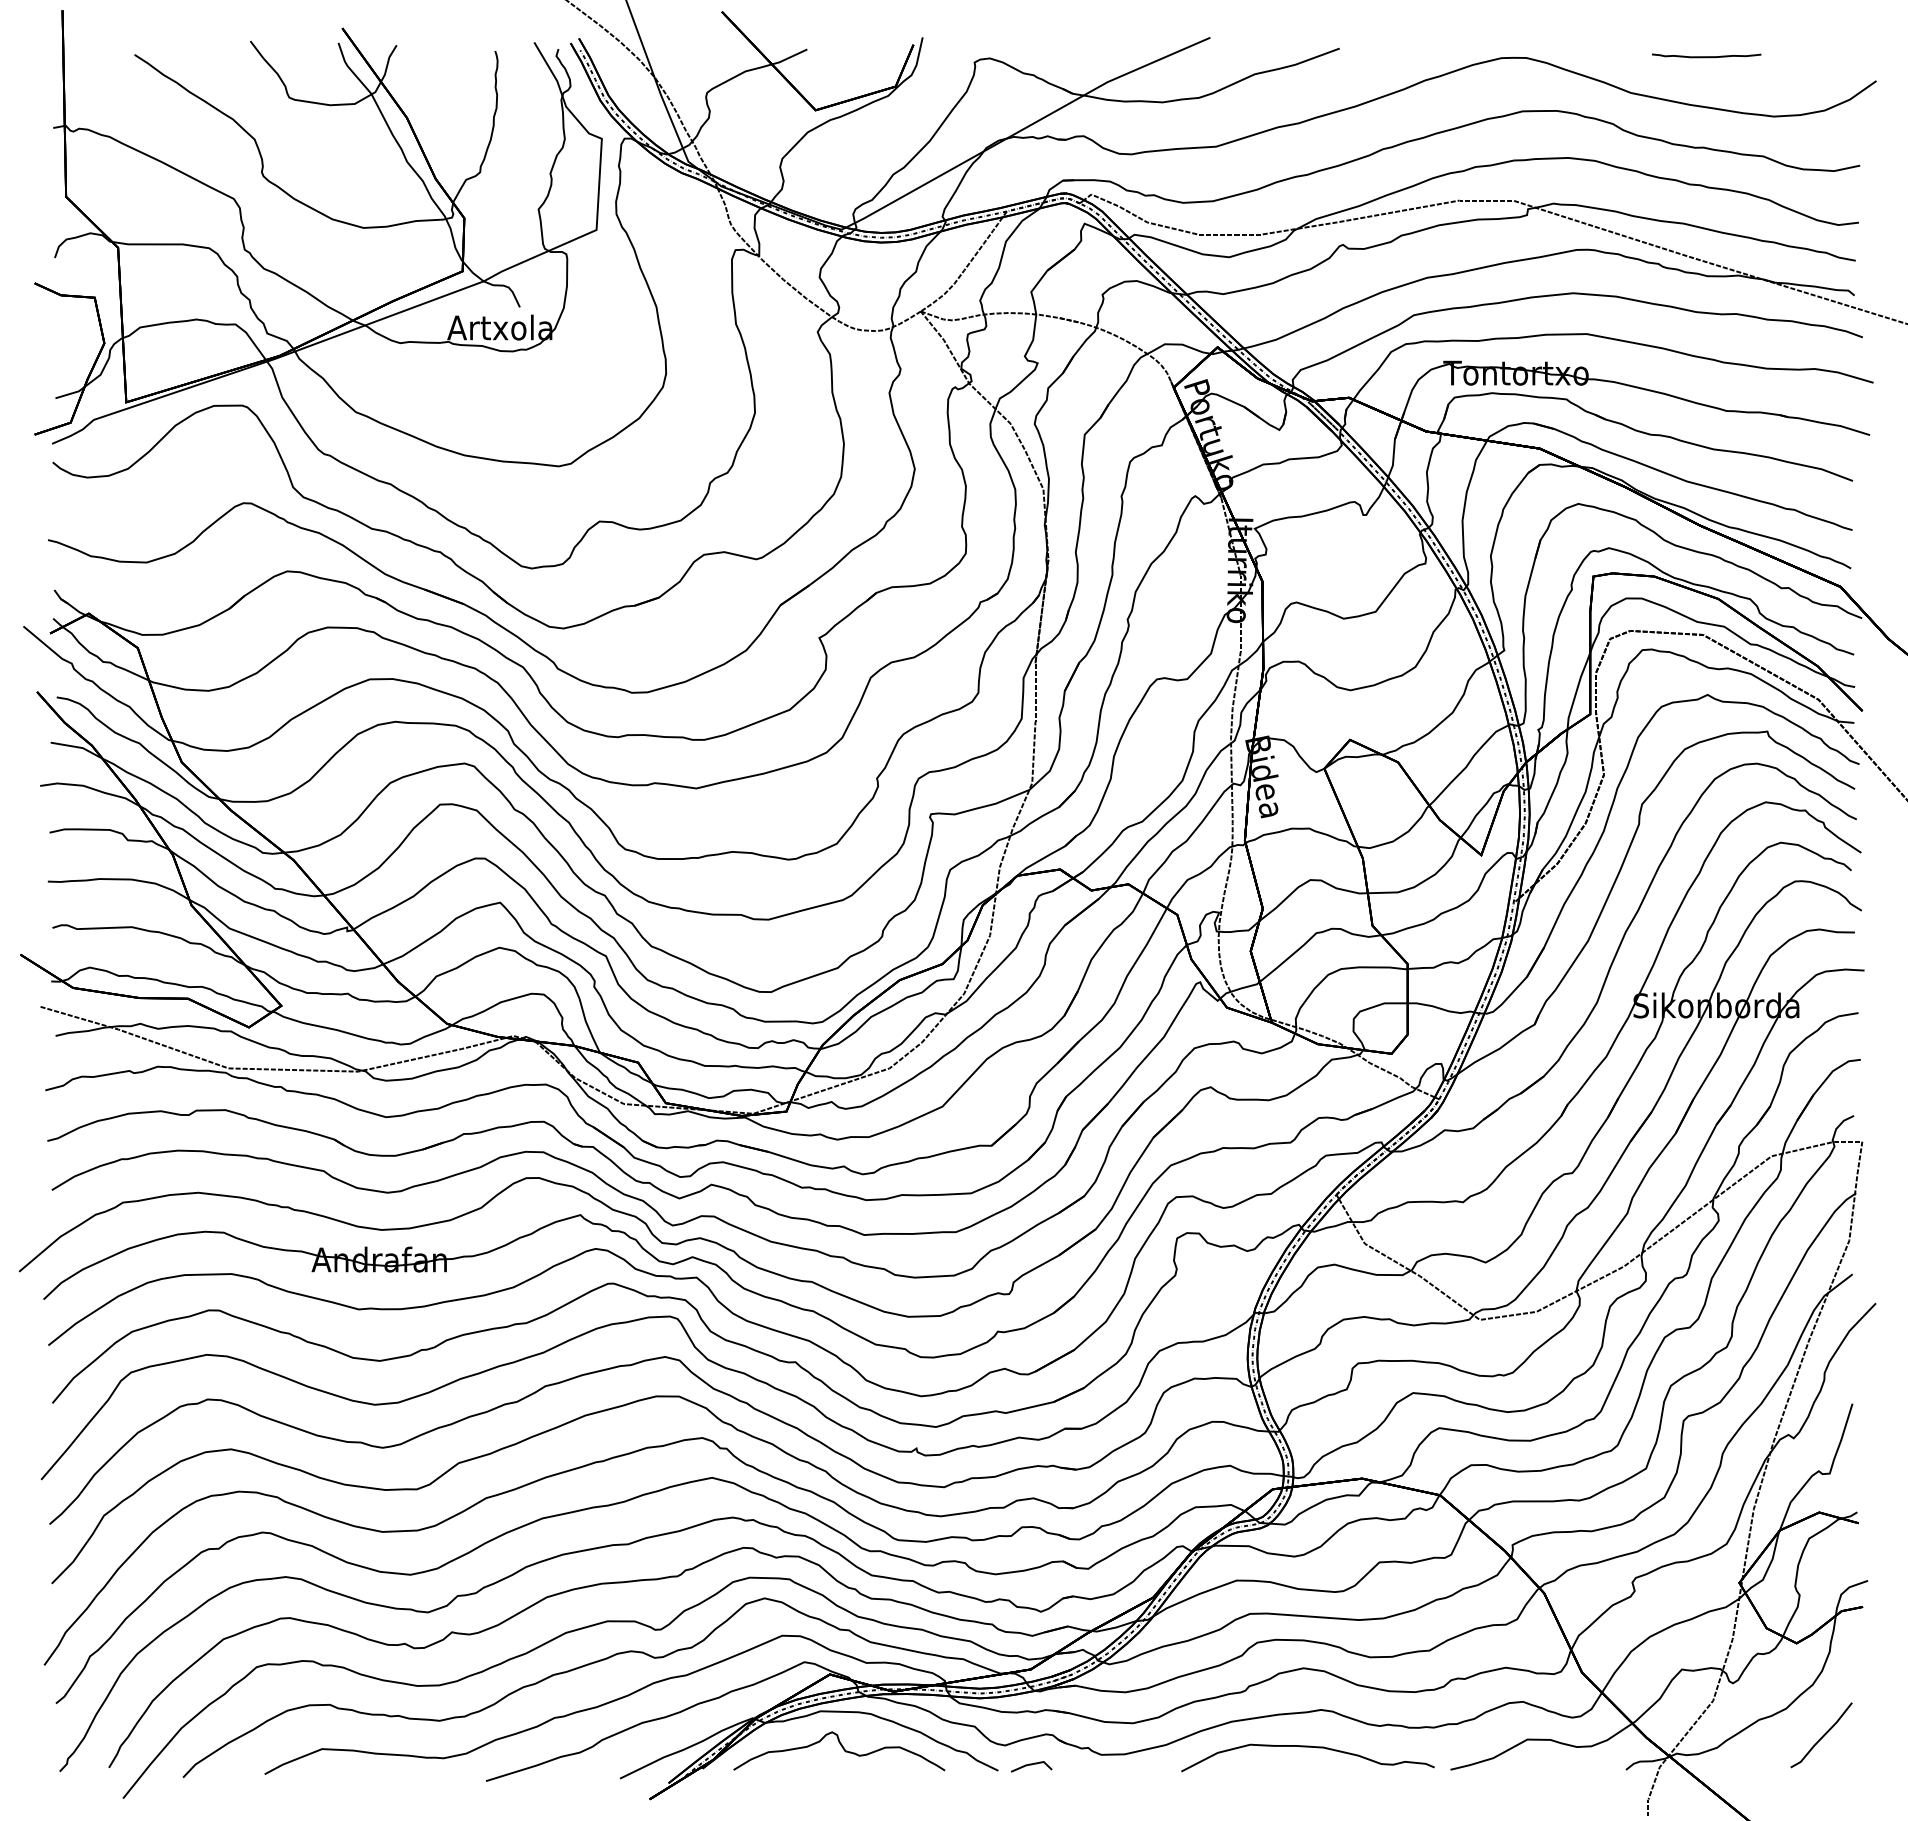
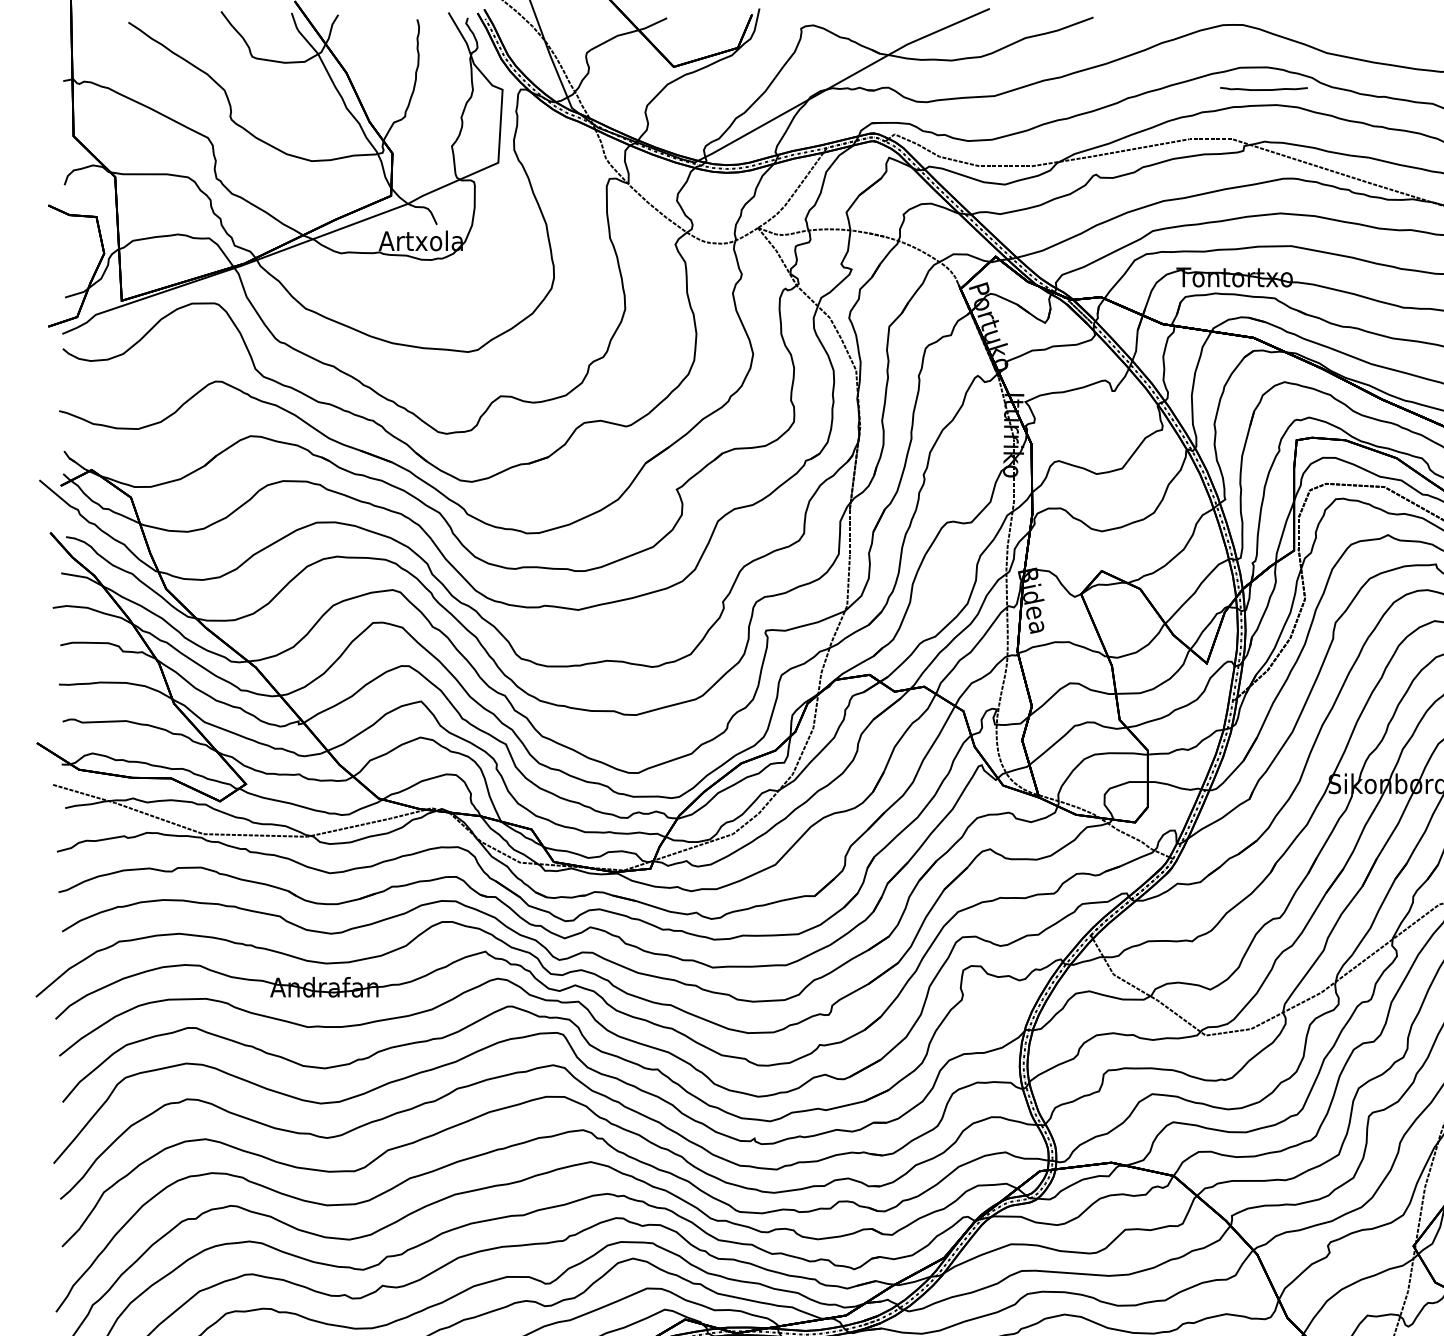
curve: (1706, 56) -> (1263, 89), moved

